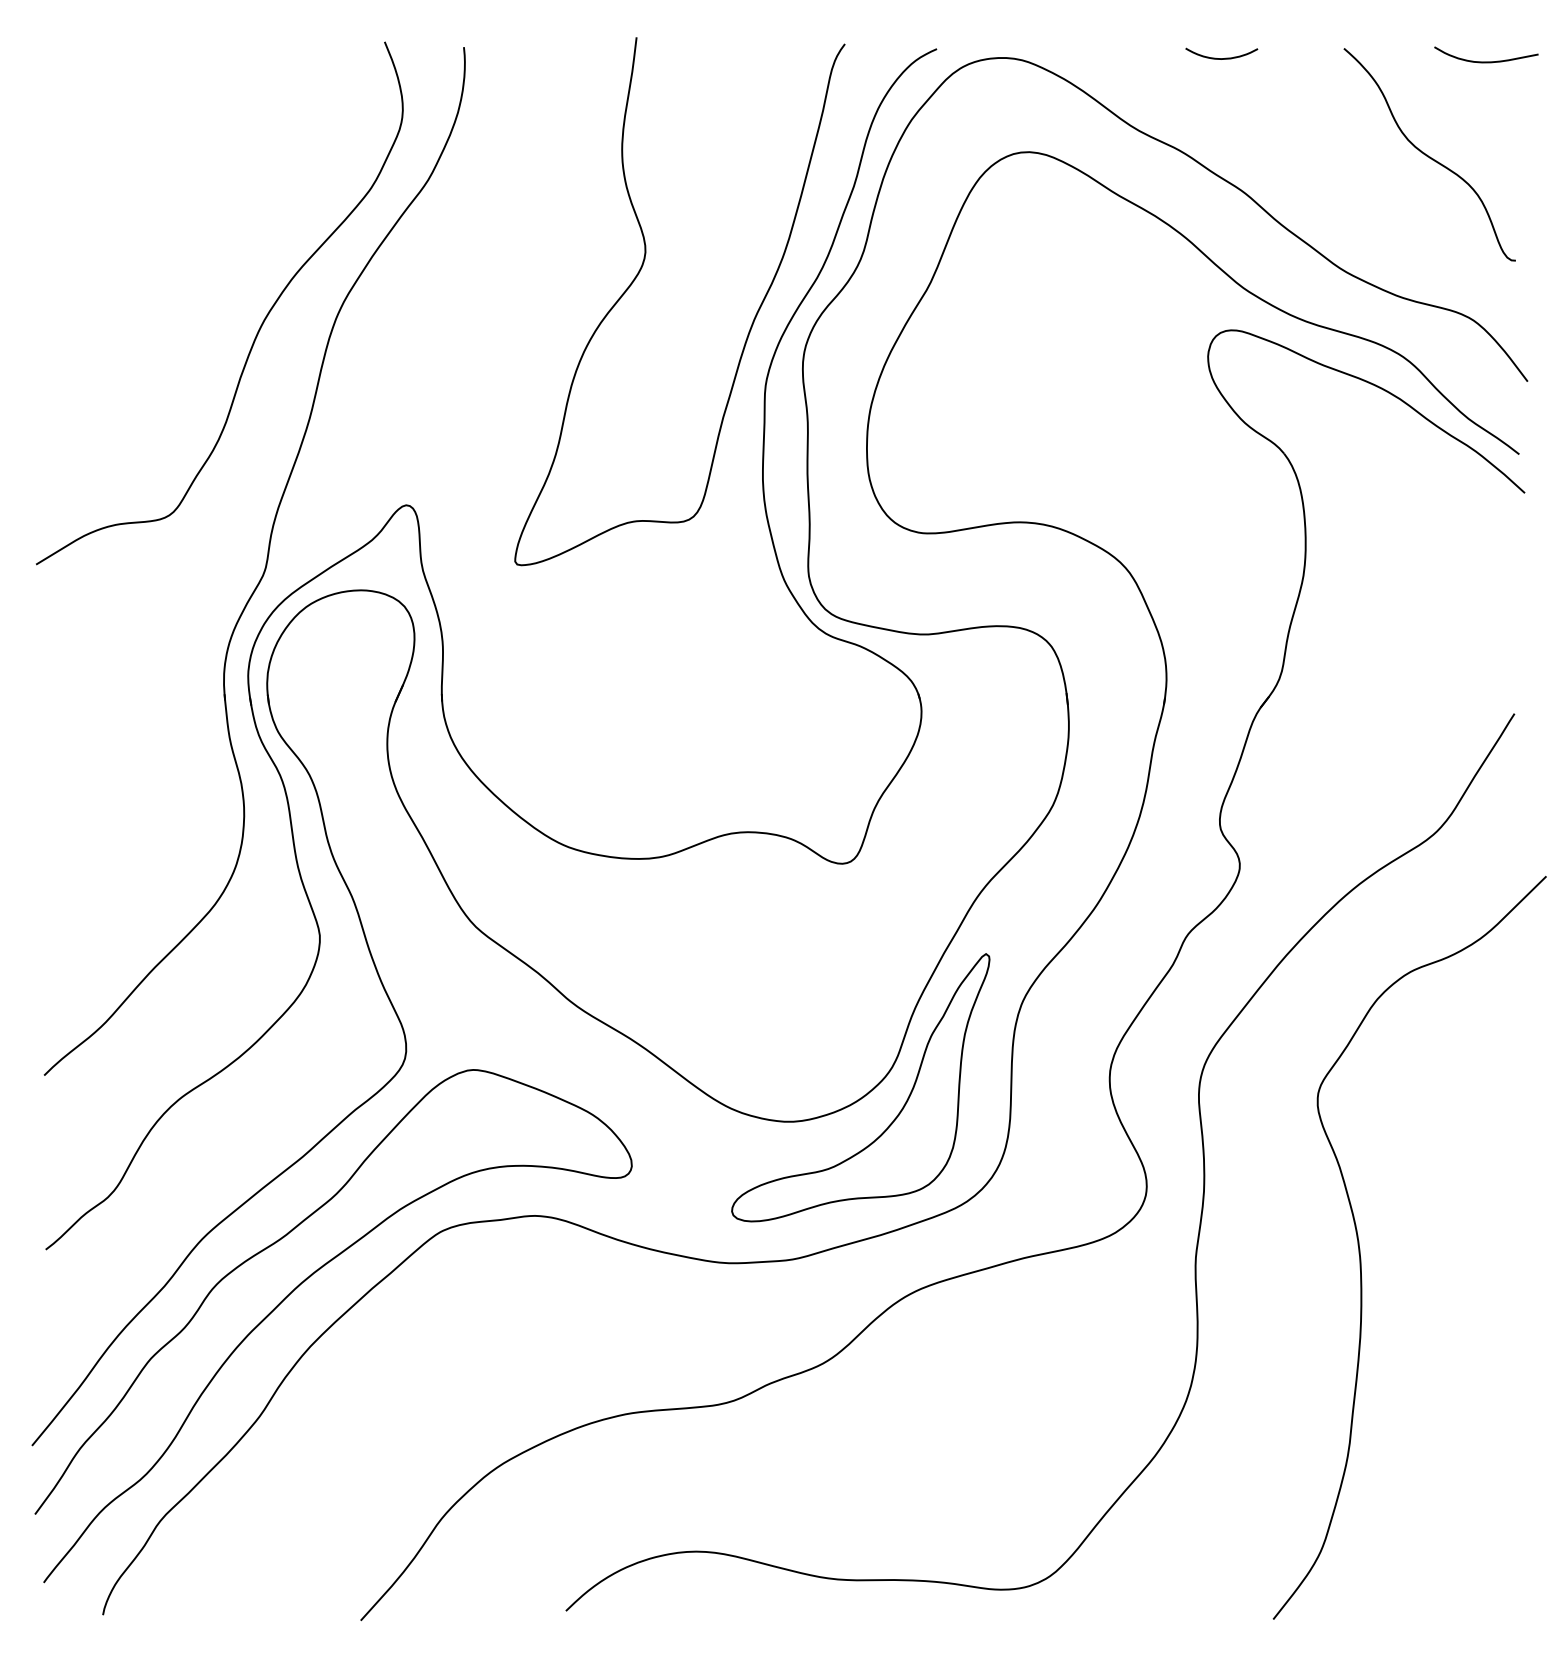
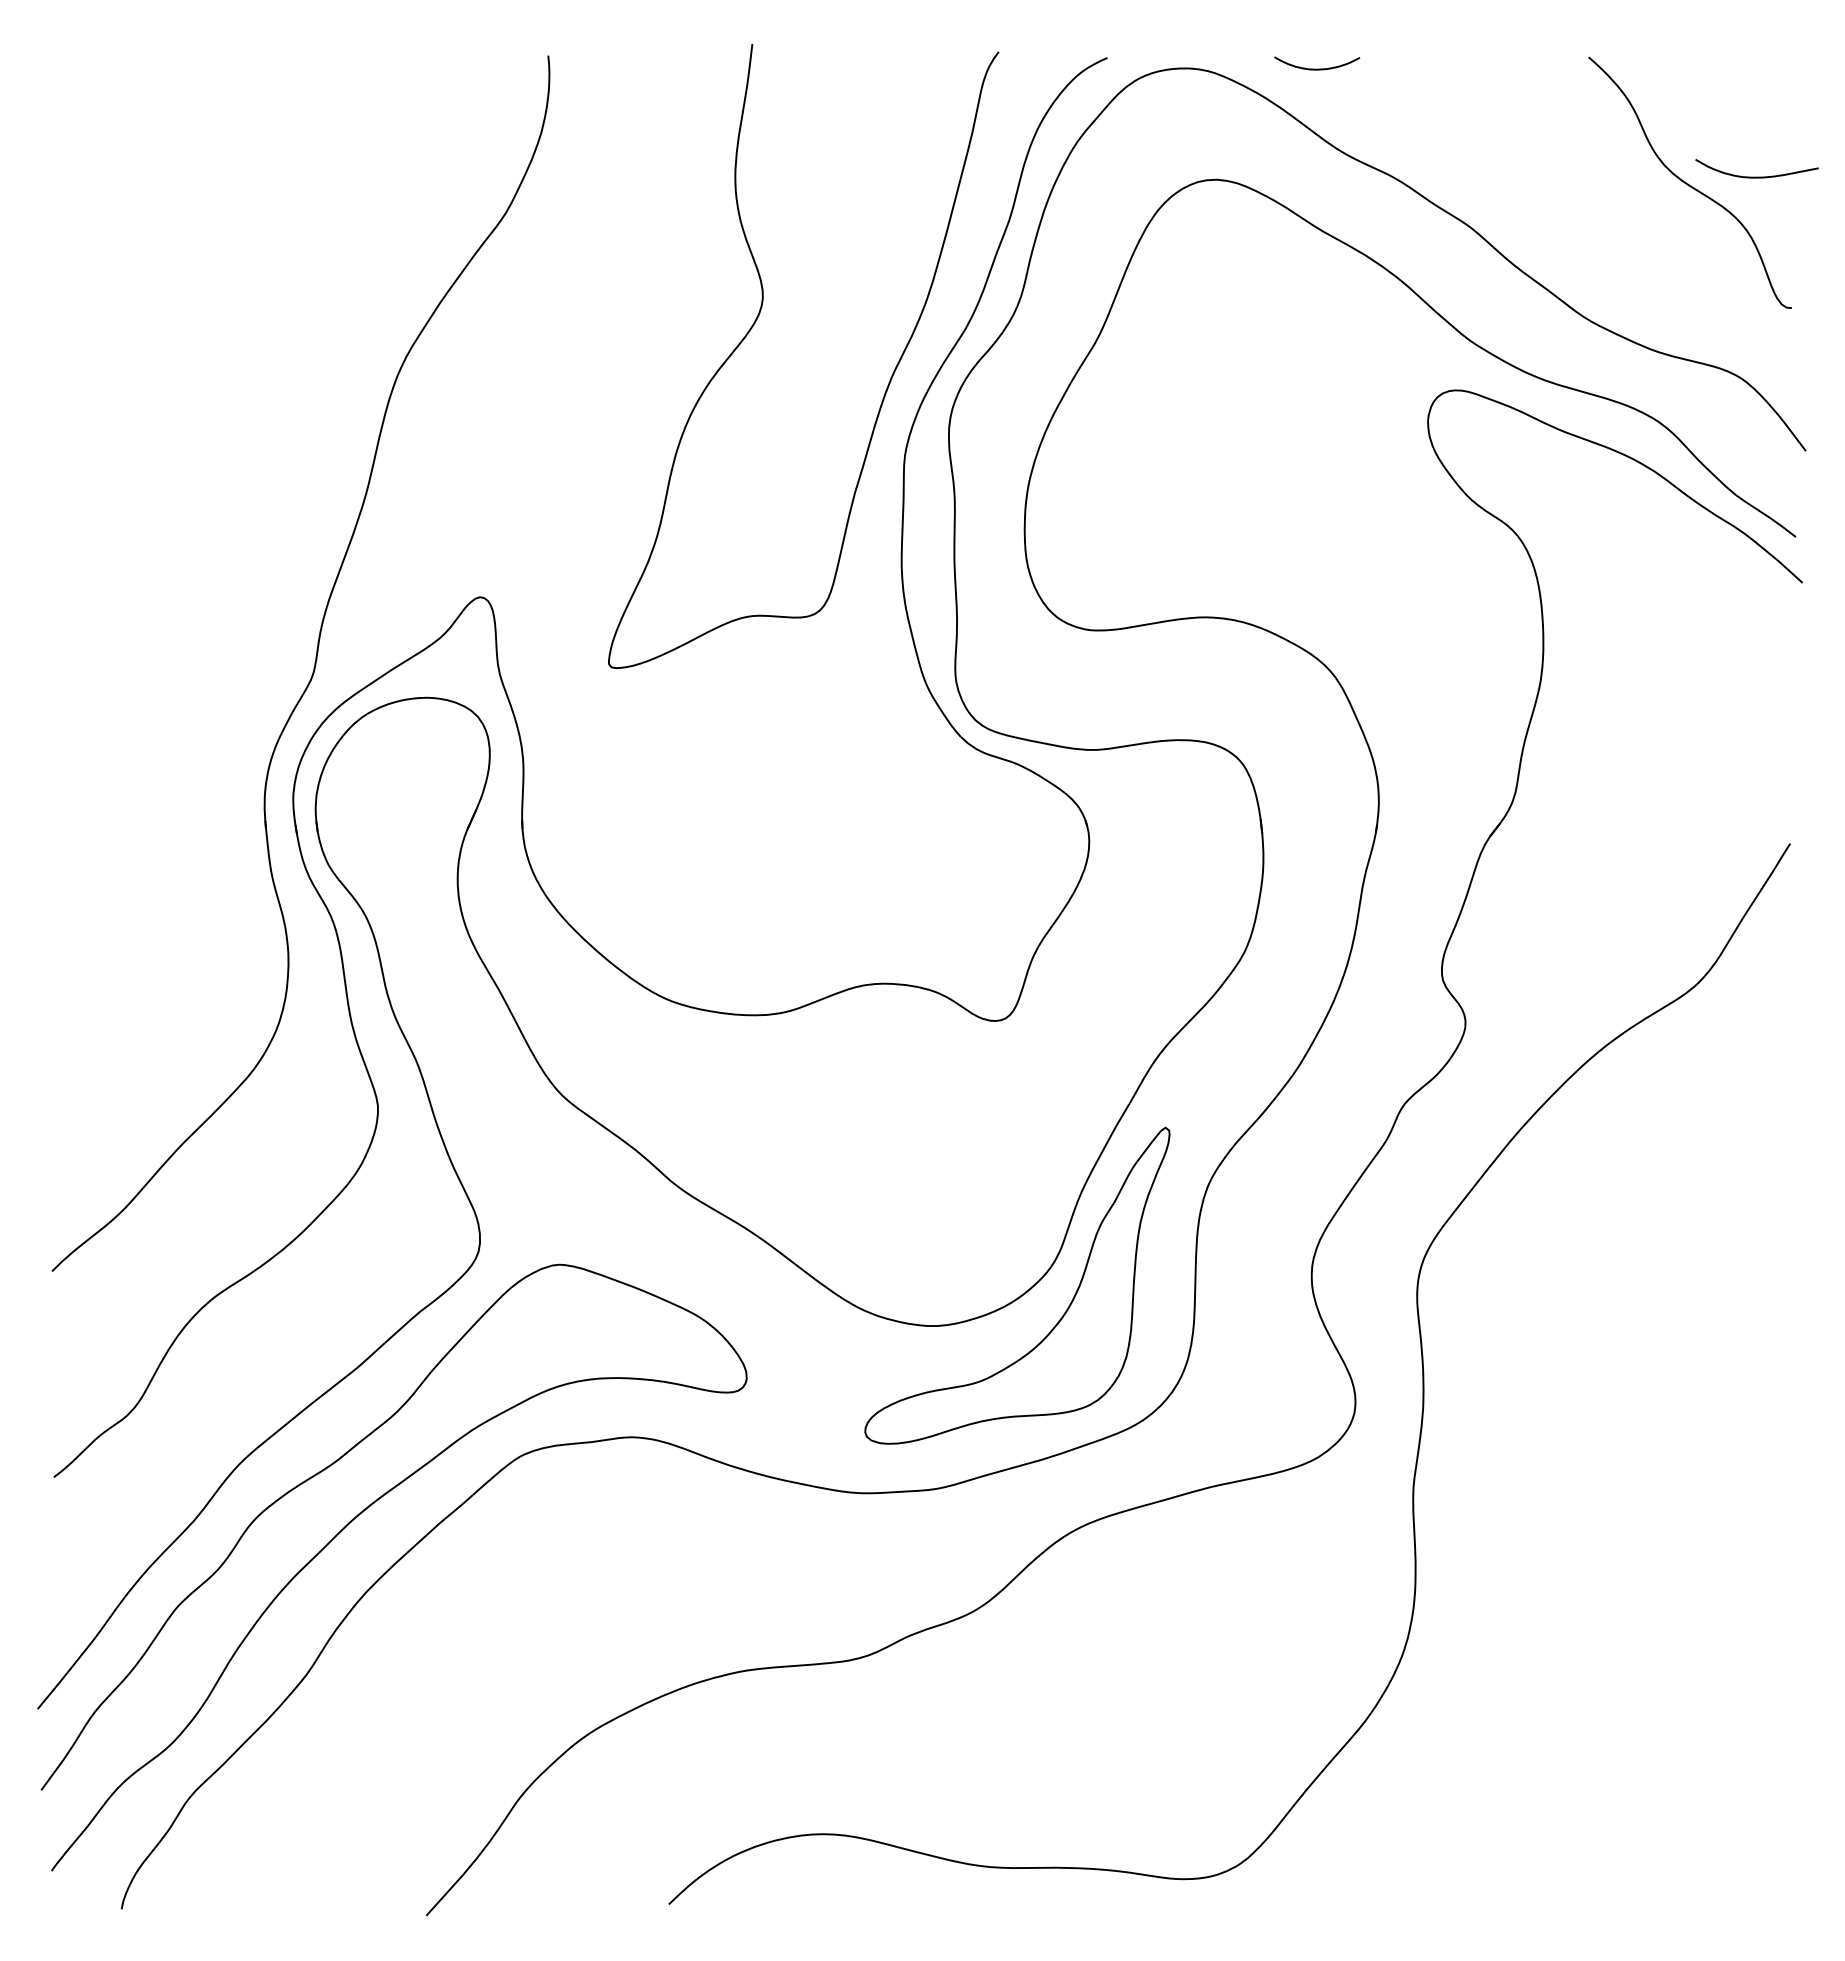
curve: (1222, 58) -> (1317, 68), moved
curve: (1485, 61) -> (1756, 176), moved
curve: (261, 324) -> (308, 383), removed
curve: (1360, 1253) -> (1608, 1481), removed

